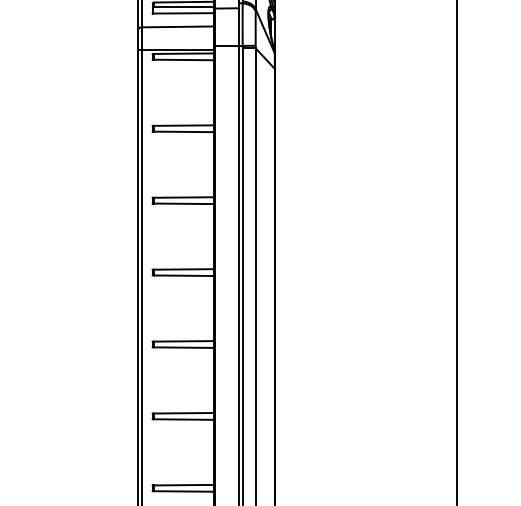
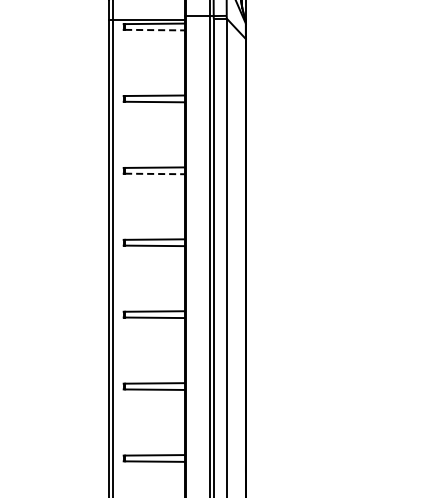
line: (183, 59) -> (154, 29), solid -> dashed
line: (183, 203) -> (154, 173), solid -> dashed

